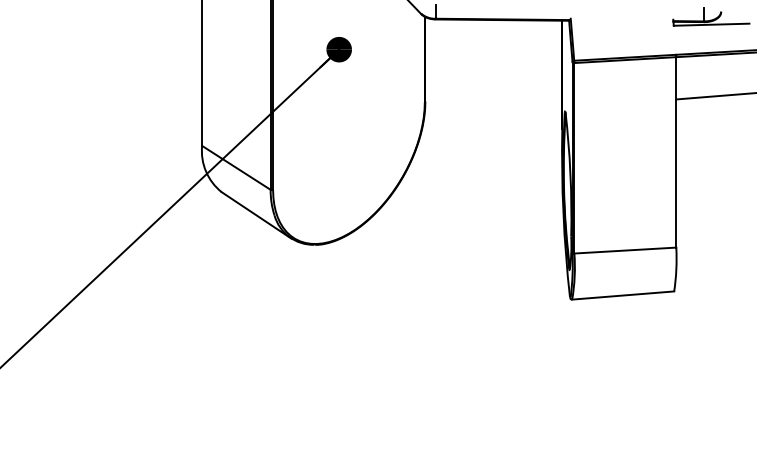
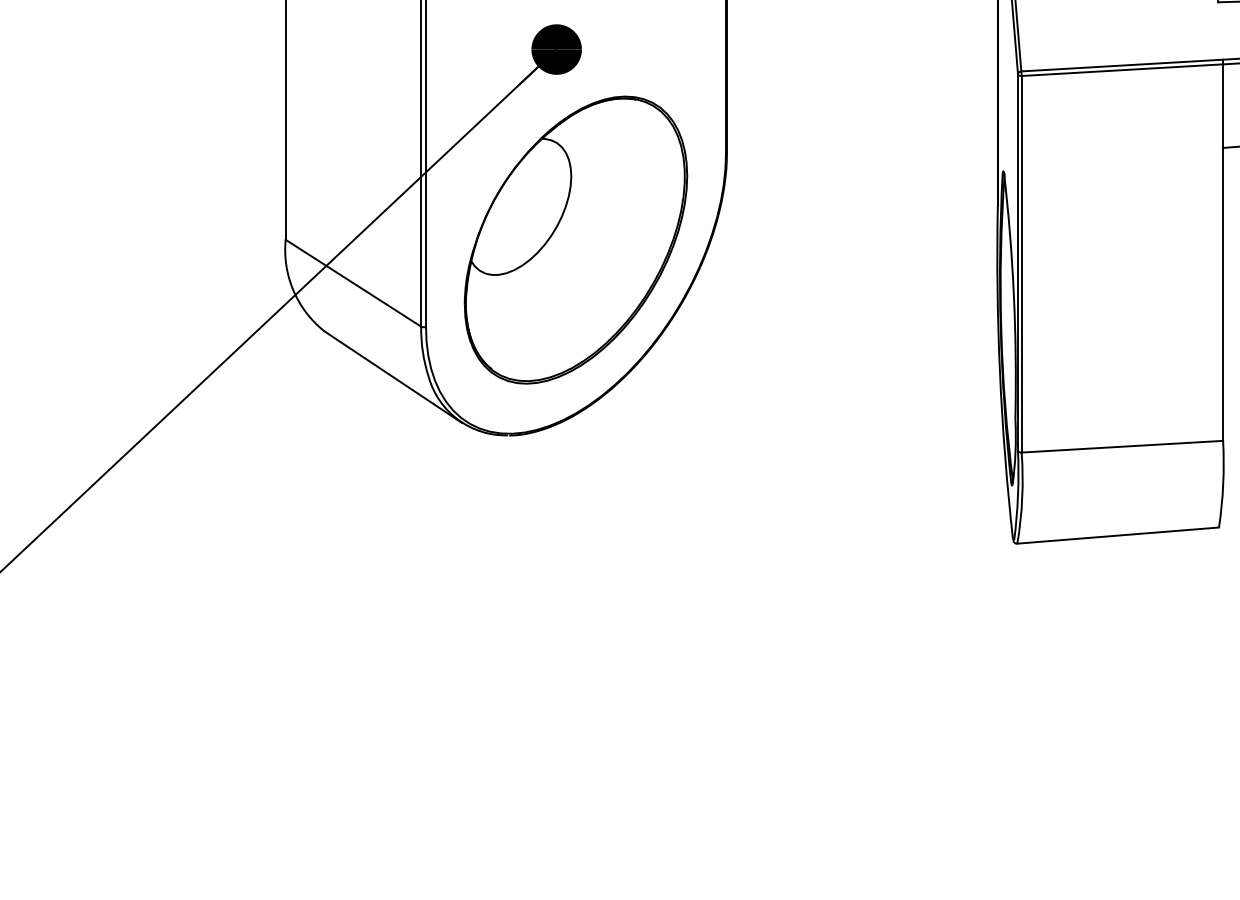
part: (348, 145) -> (575, 238), added

